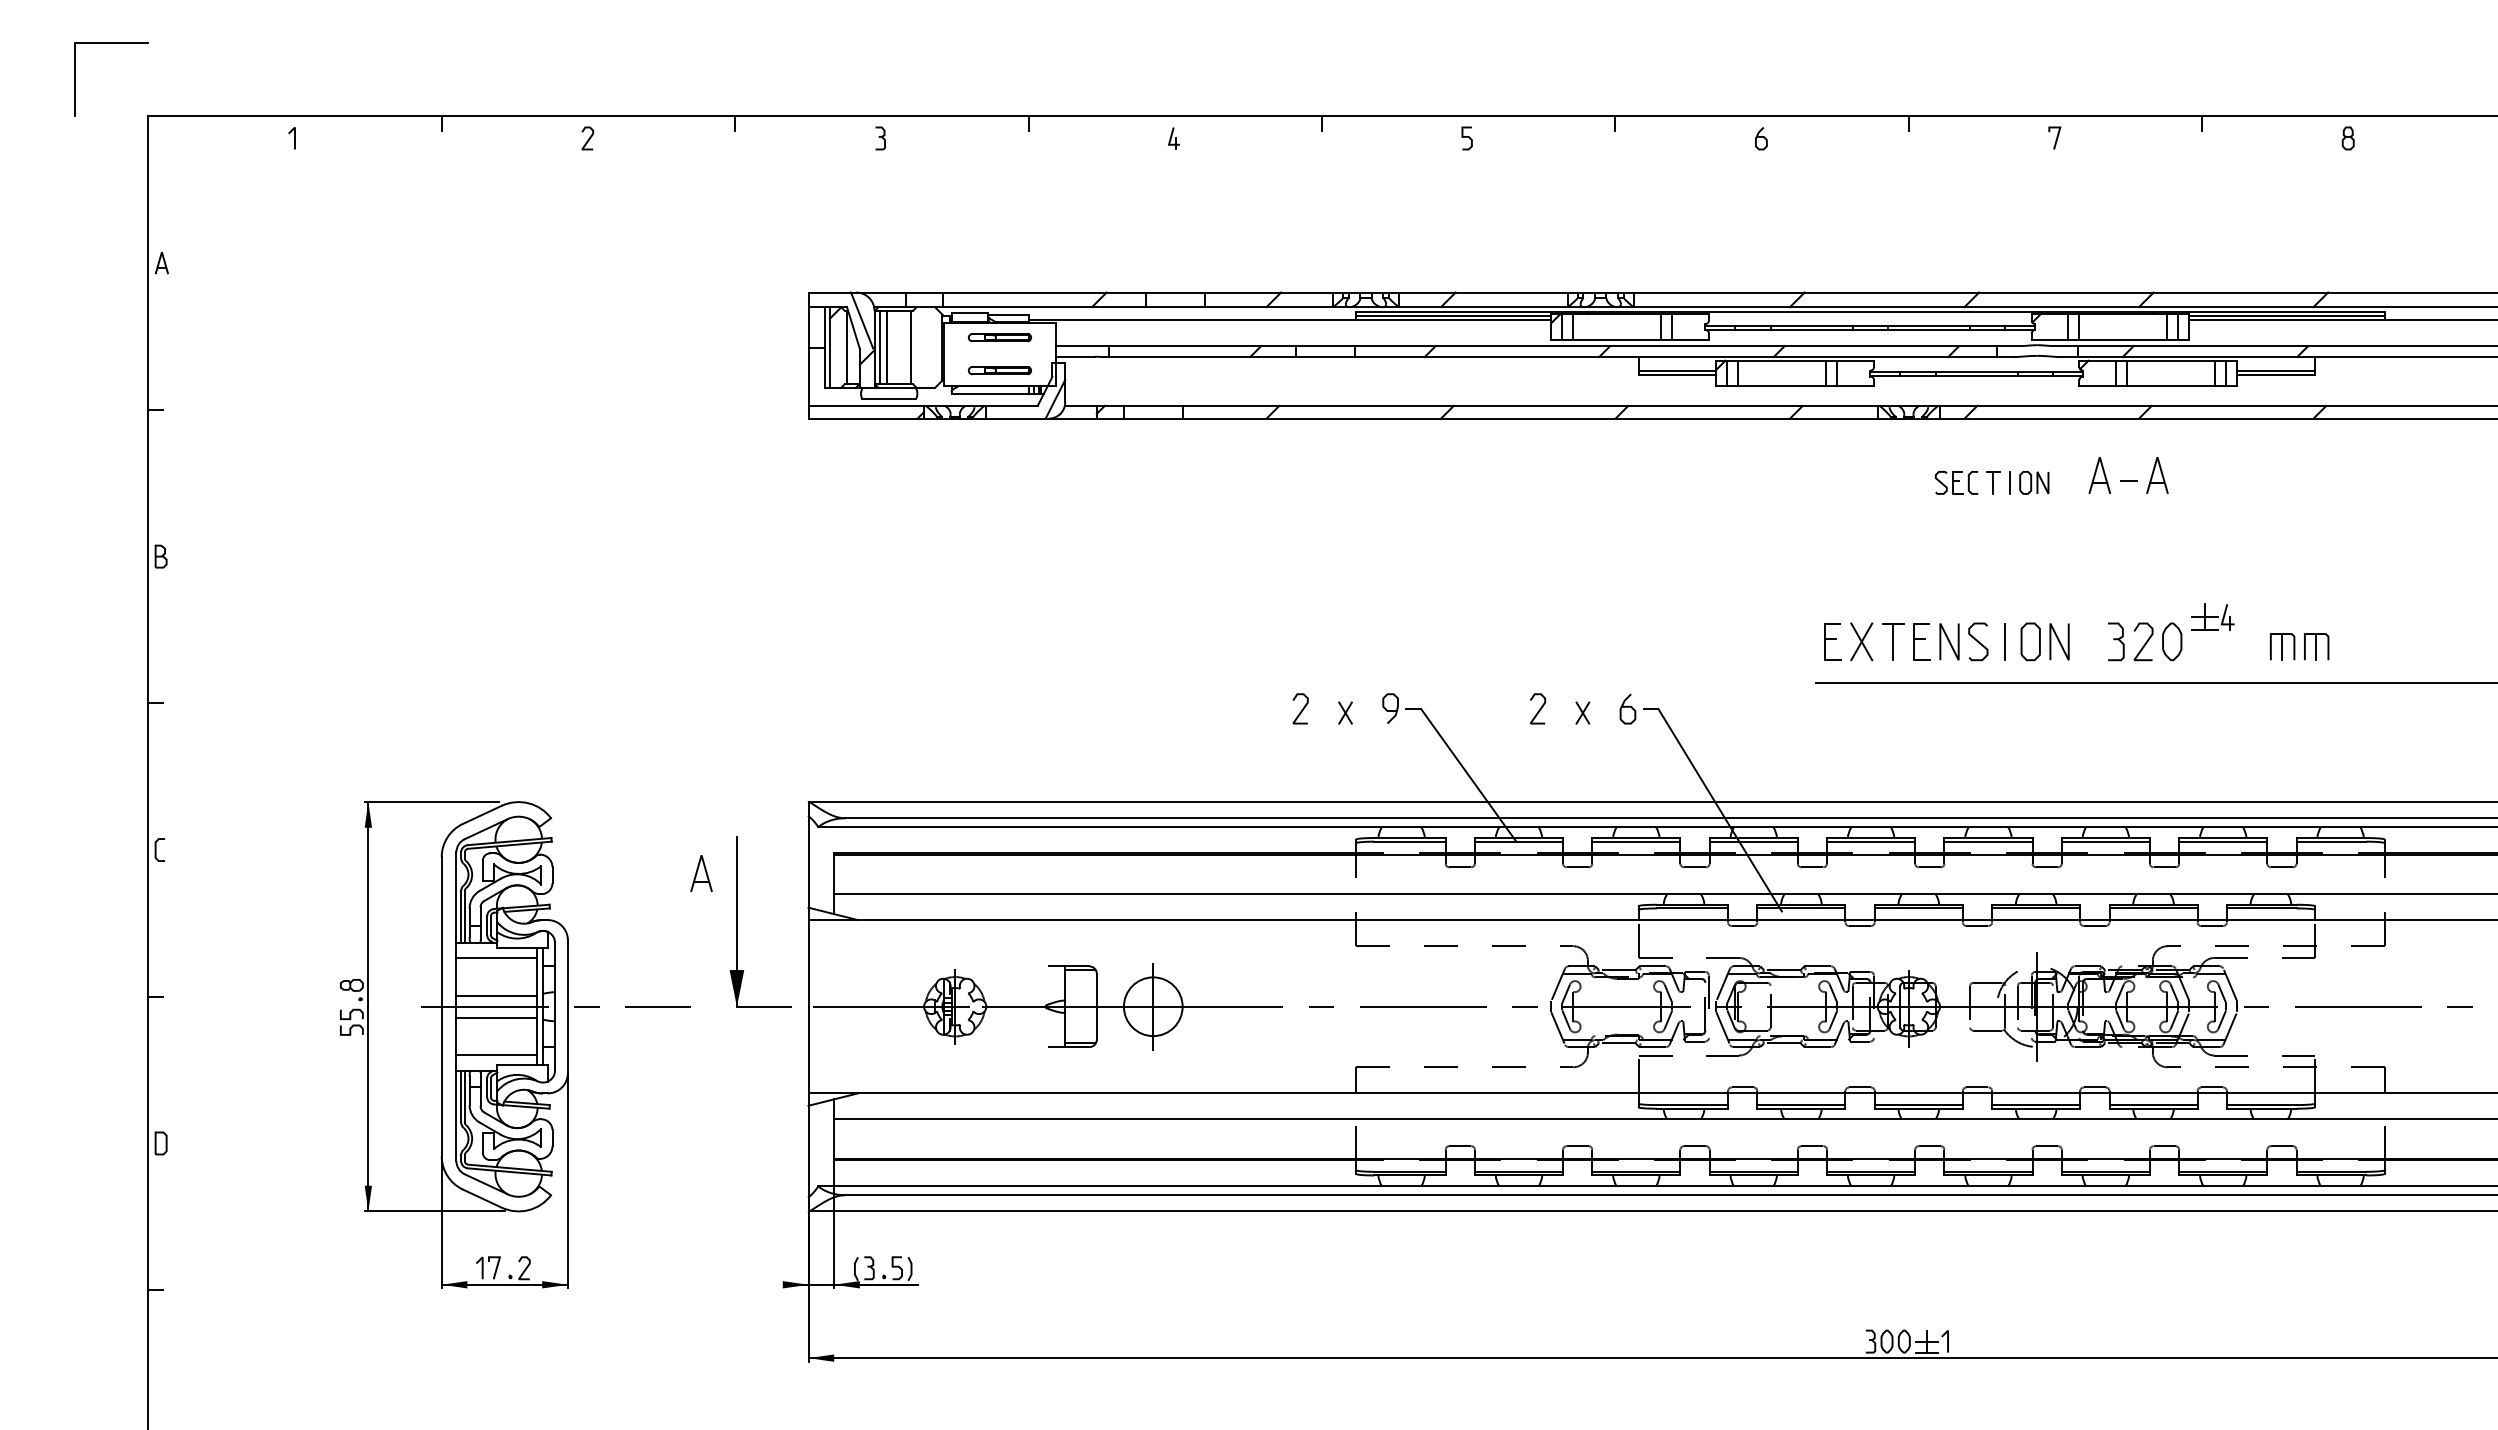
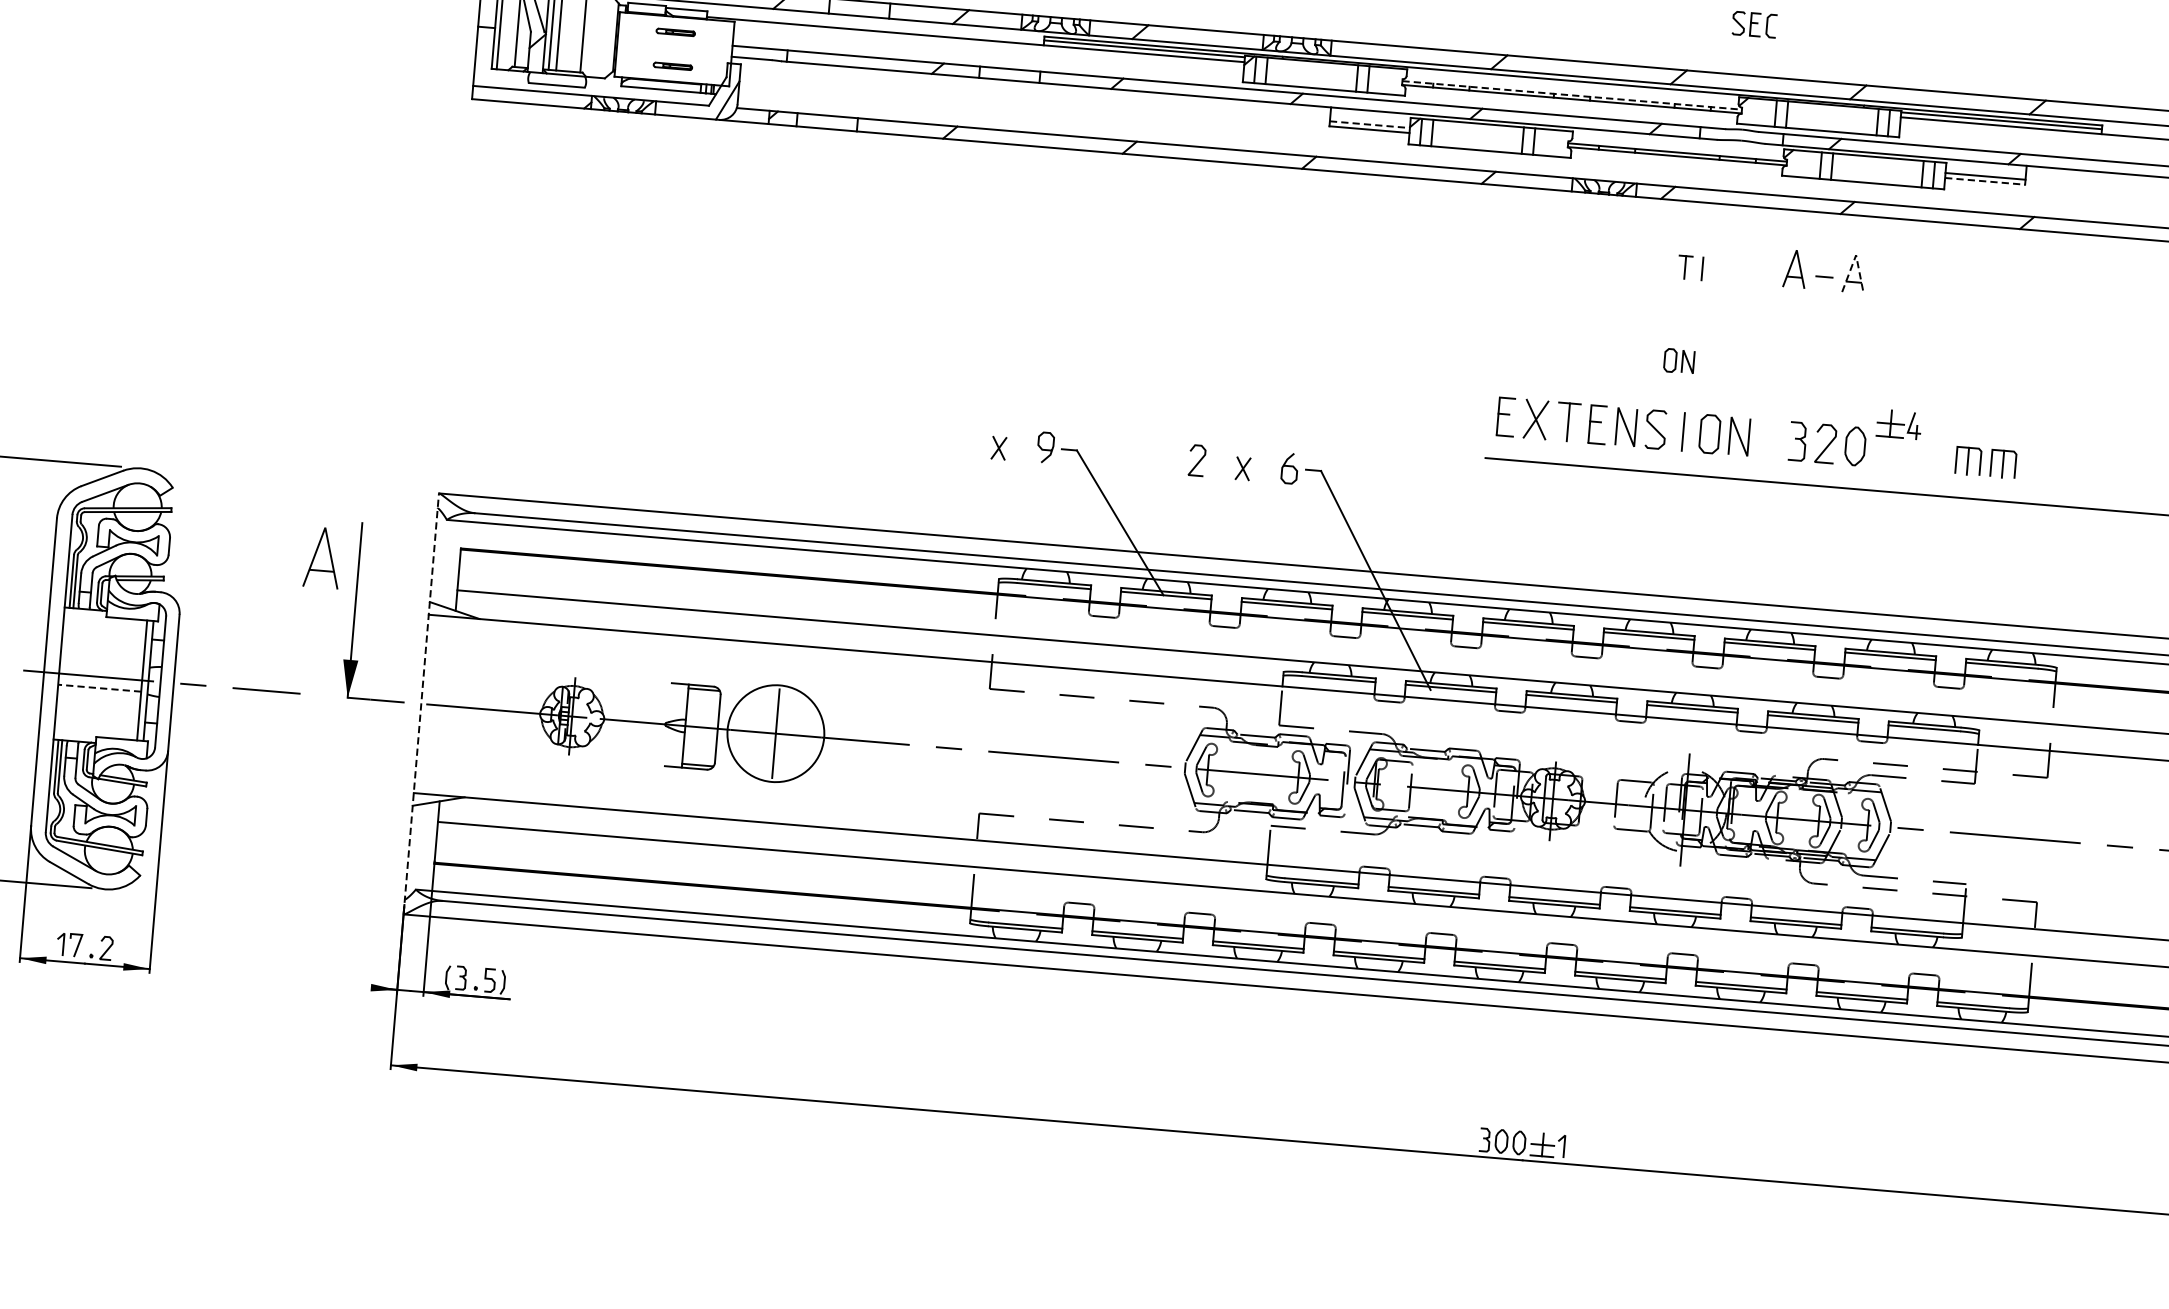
line: (1870, 325) -> (1572, 94), solid -> dashed
part: (999, 337) -> (675, 32), size x0.6
part: (999, 370) -> (672, 66), size x0.6
line: (1677, 370) -> (1369, 124), solid -> dashed
line: (2276, 375) -> (1985, 181), solid -> dashed
line: (2157, 457) -> (1856, 255), solid -> dashed
part: (1956, 482) -> (1754, 24), moved
part: (2034, 482) -> (1679, 360), moved
curve: (1301, 709) -> (953, 440), removed
part: (701, 873) -> (322, 557), size x1.6
line: (496, 958) -> (104, 627), removed
line: (496, 995) -> (101, 665), removed
line: (808, 1006) -> (421, 703), solid -> dashed
circle: (1152, 1006) -> (775, 733), size x1.6
line: (496, 1017) -> (99, 688), solid -> dashed
line: (496, 1055) -> (96, 727), removed

